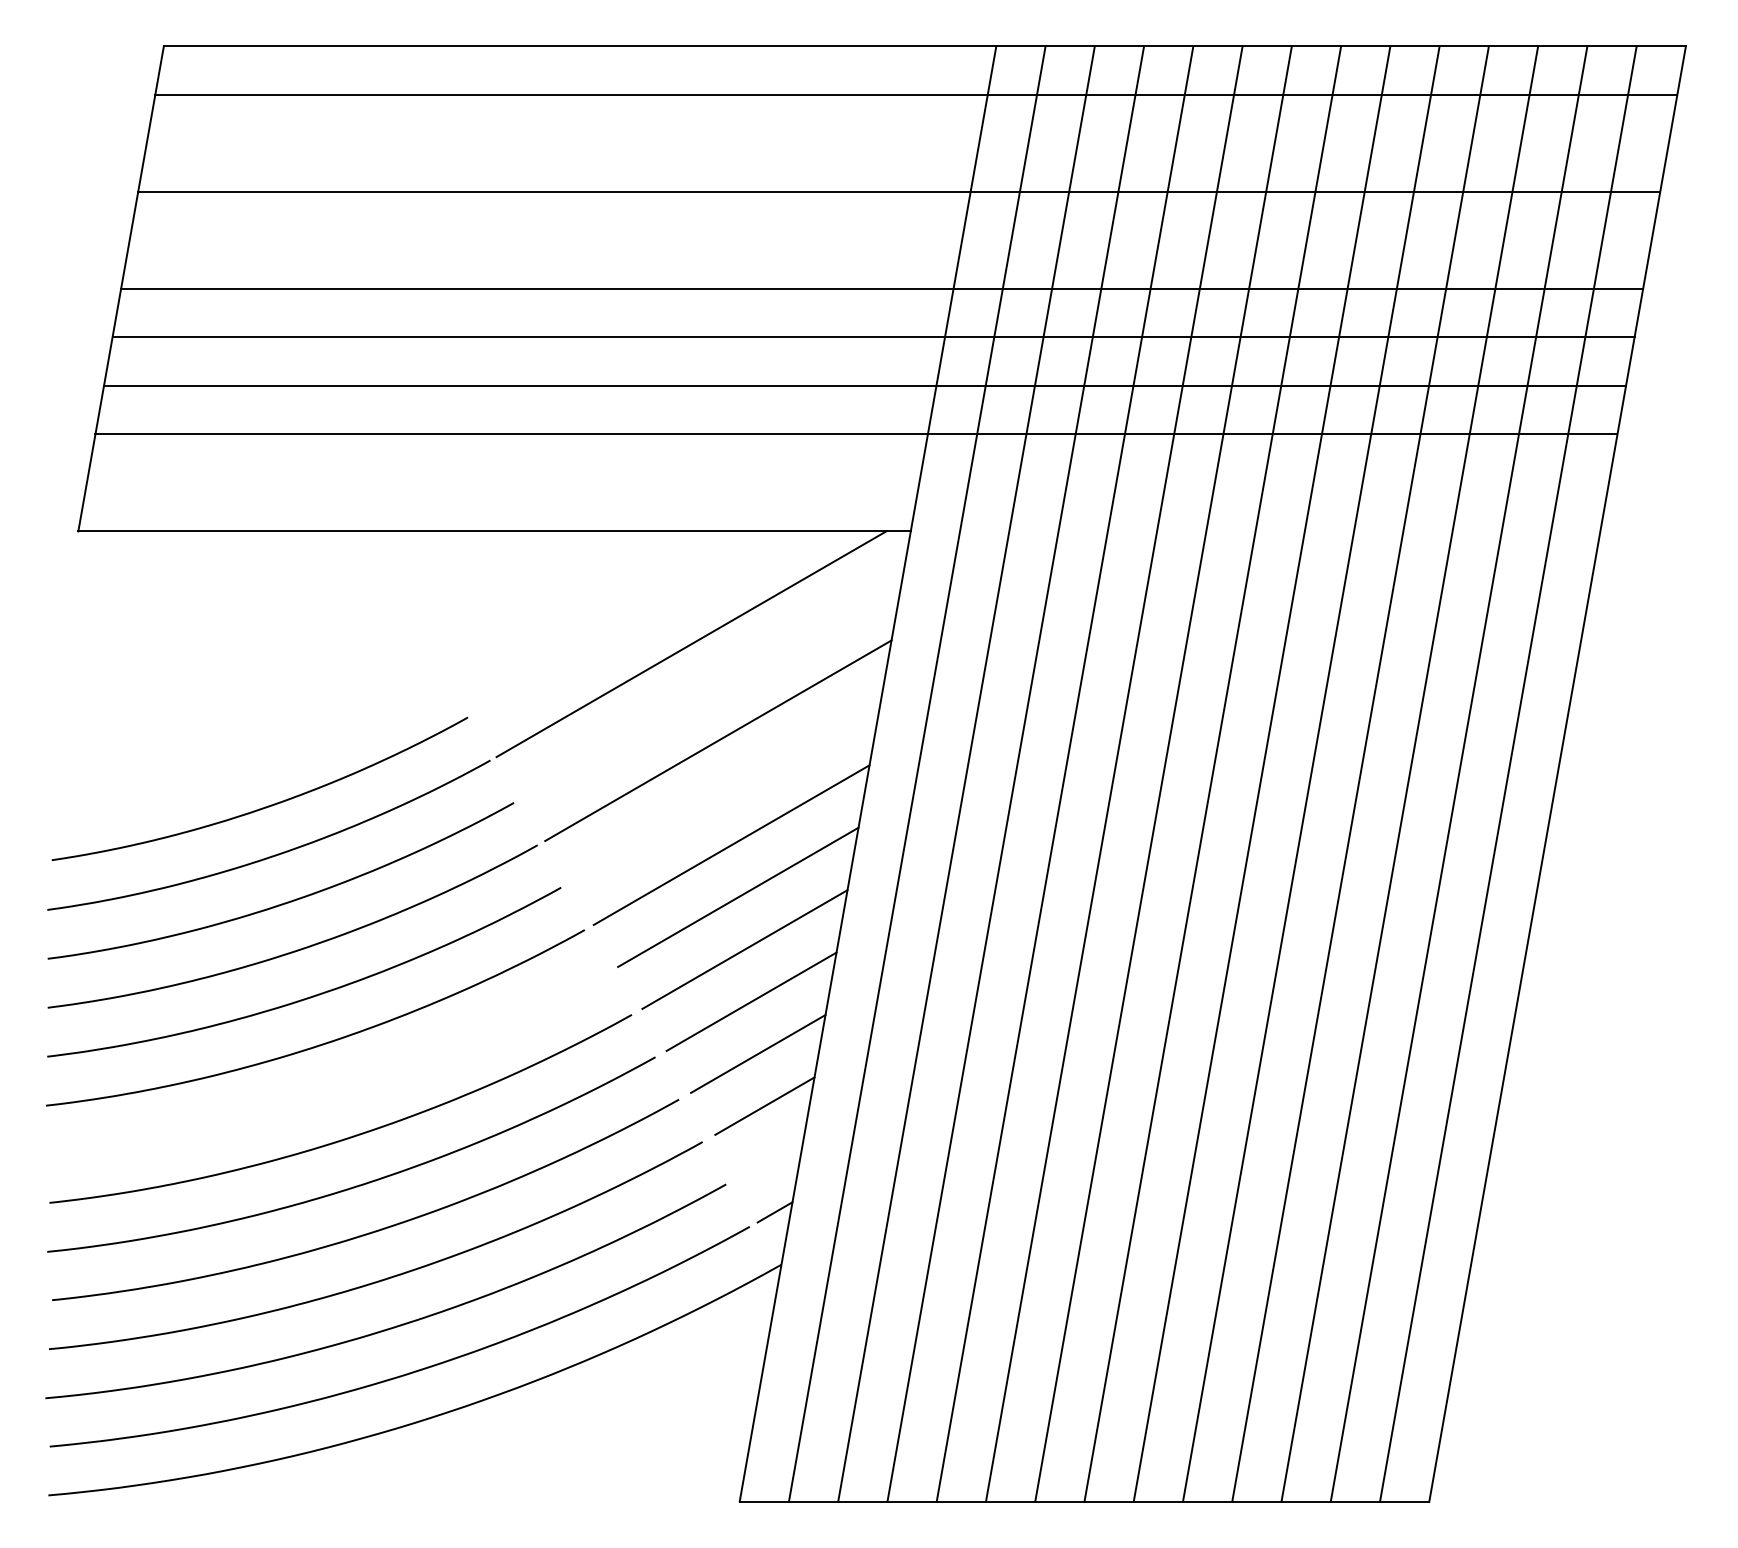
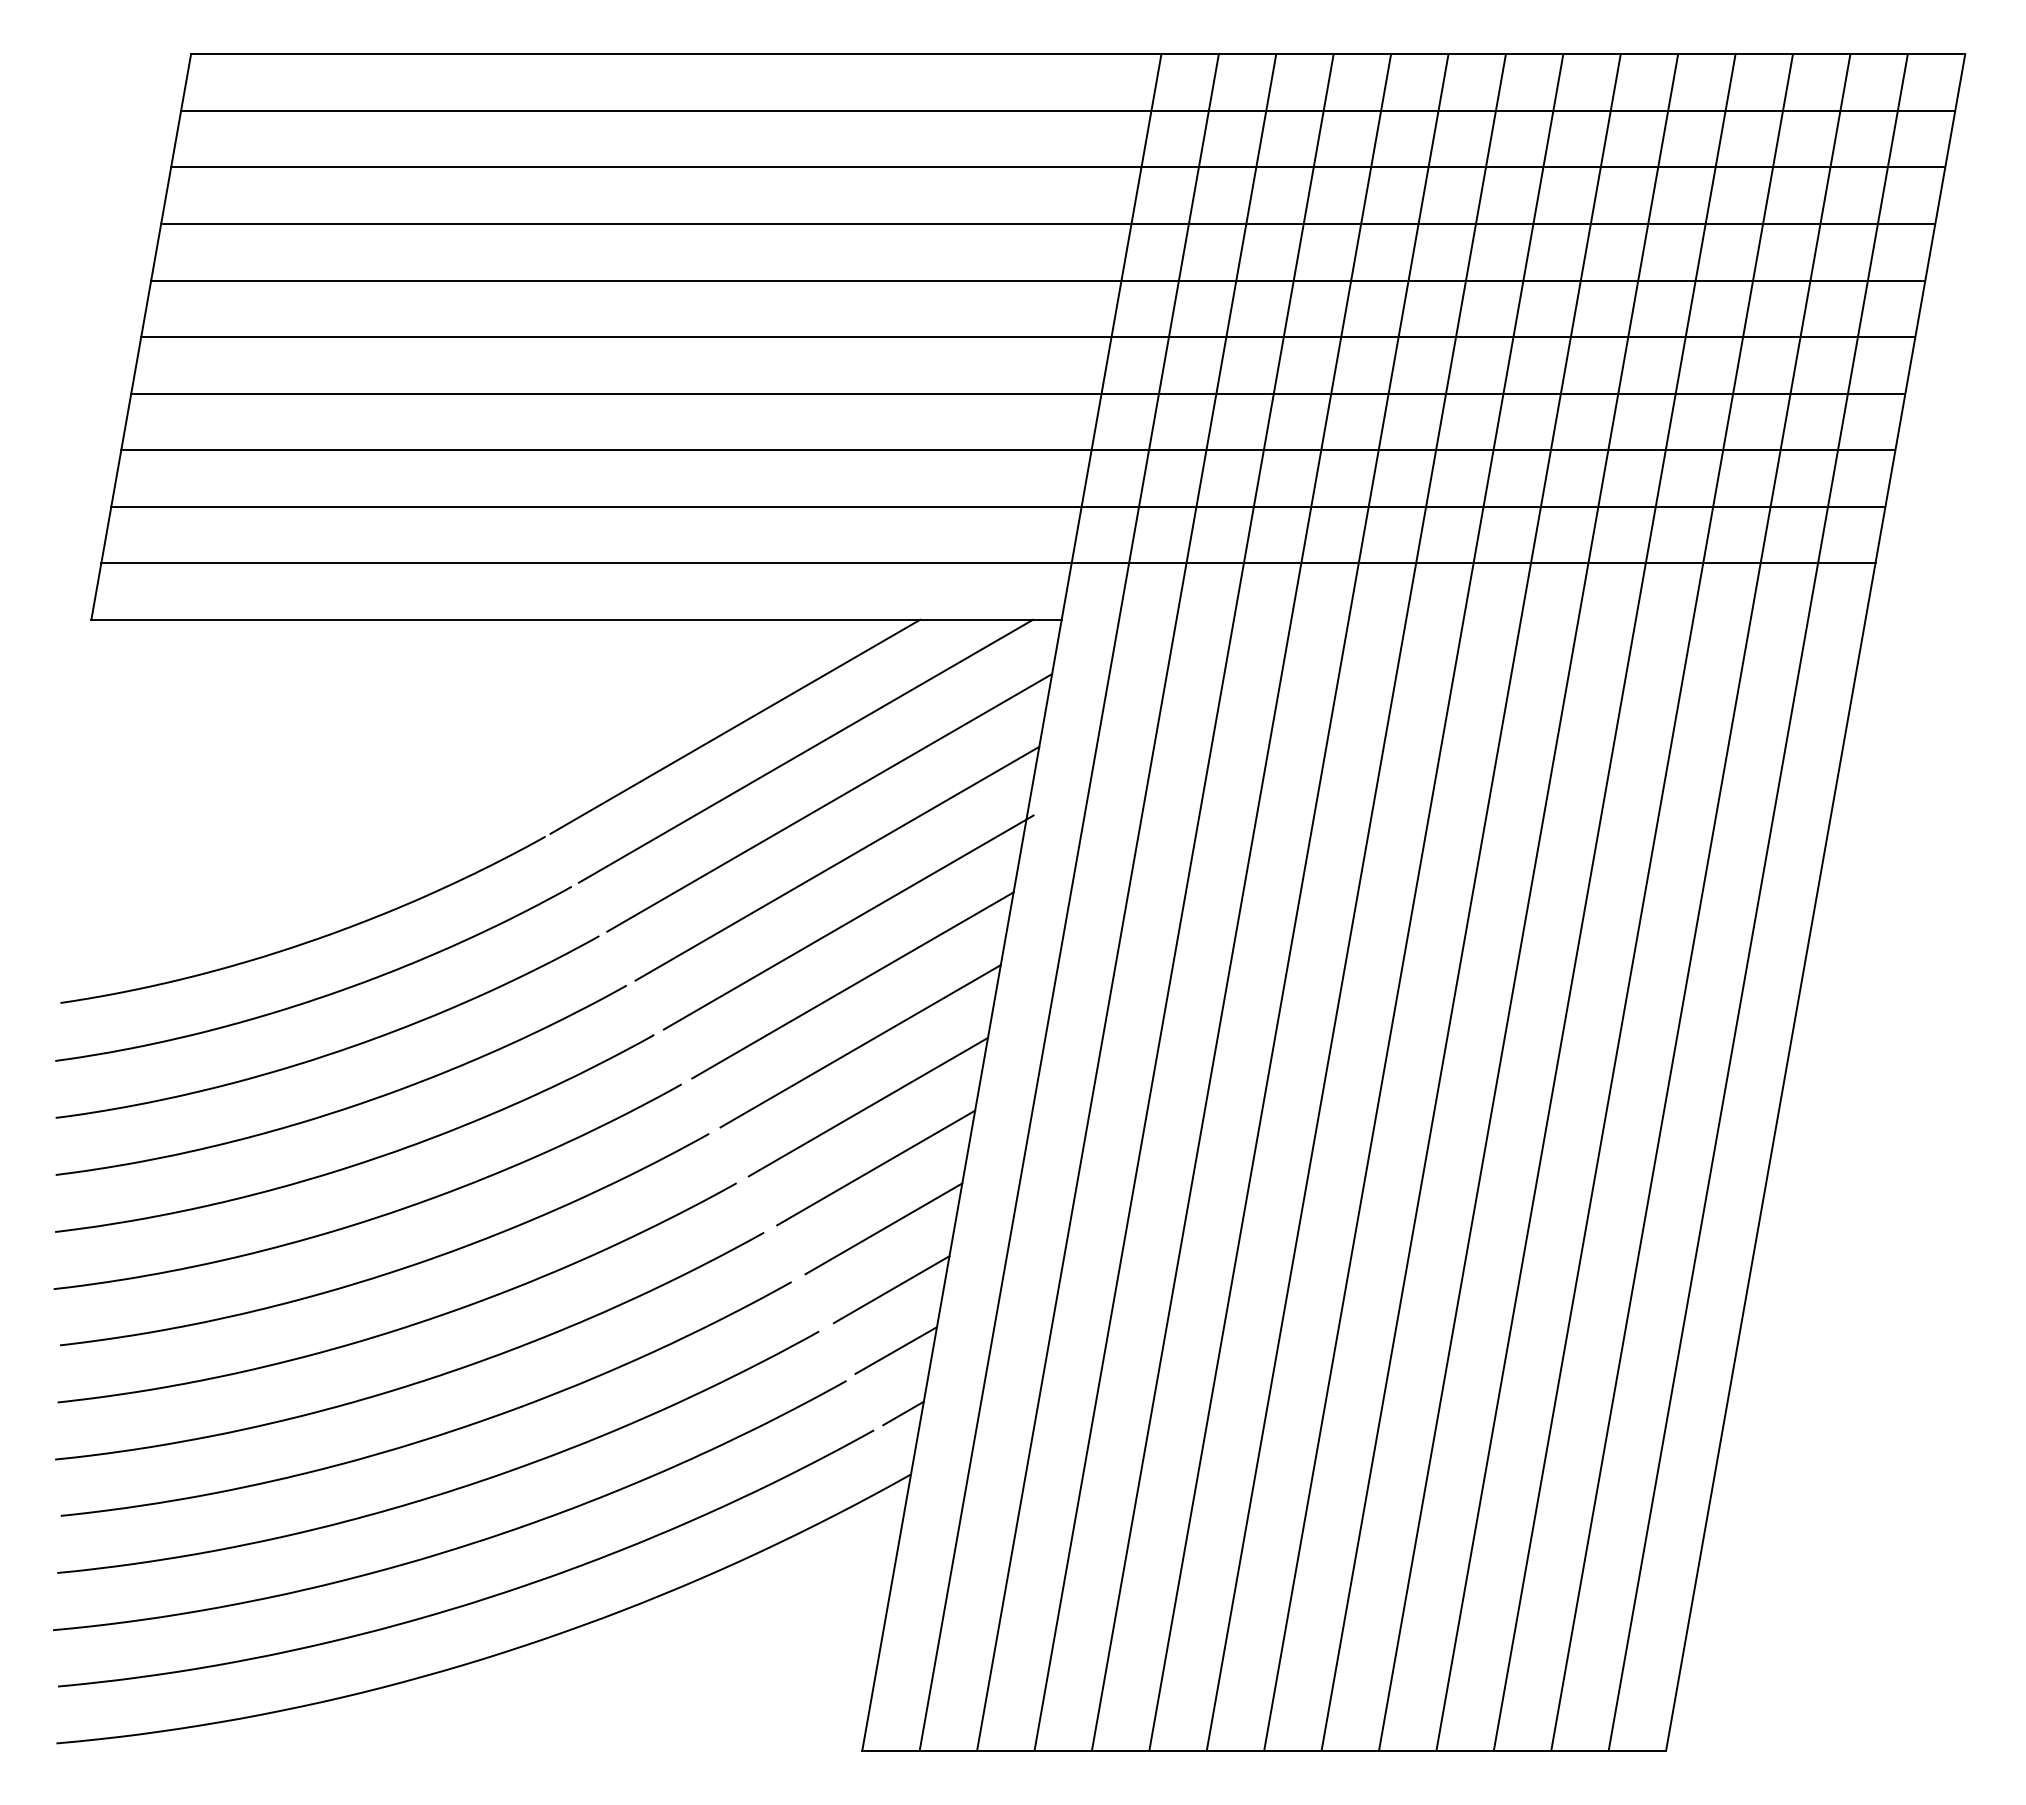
line: (908, 143) -> (1058, 167), added
line: (890, 240) -> (1038, 280), added
line: (847, 483) -> (988, 563), added
line: (630, 623) -> (735, 726), added
line: (711, 688) -> (829, 802), added
line: (727, 791) -> (848, 922), added
curve: (337, 1089) -> (393, 1270), added
line: (768, 1158) -> (895, 1350), added

